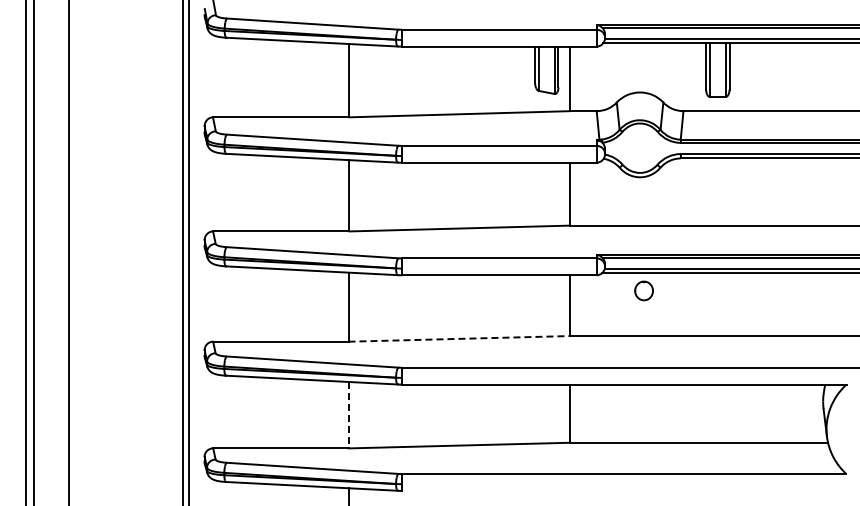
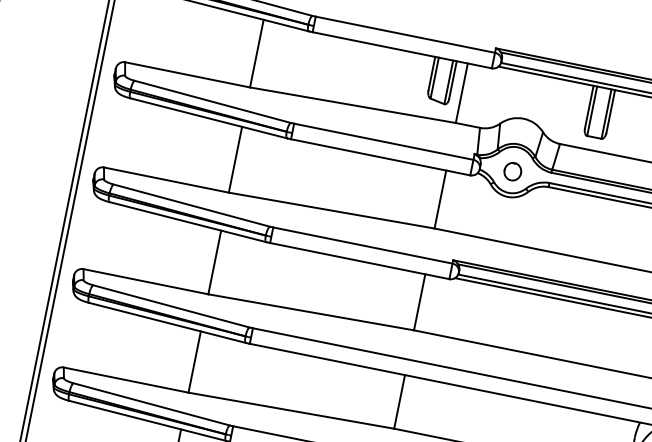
part: (643, 290) -> (512, 171), moved
line: (459, 338) -> (311, 311), dashed -> solid
line: (348, 415) -> (194, 362), dashed -> solid

